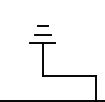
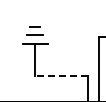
line: (69, 75) -> (61, 76), solid -> dashed

